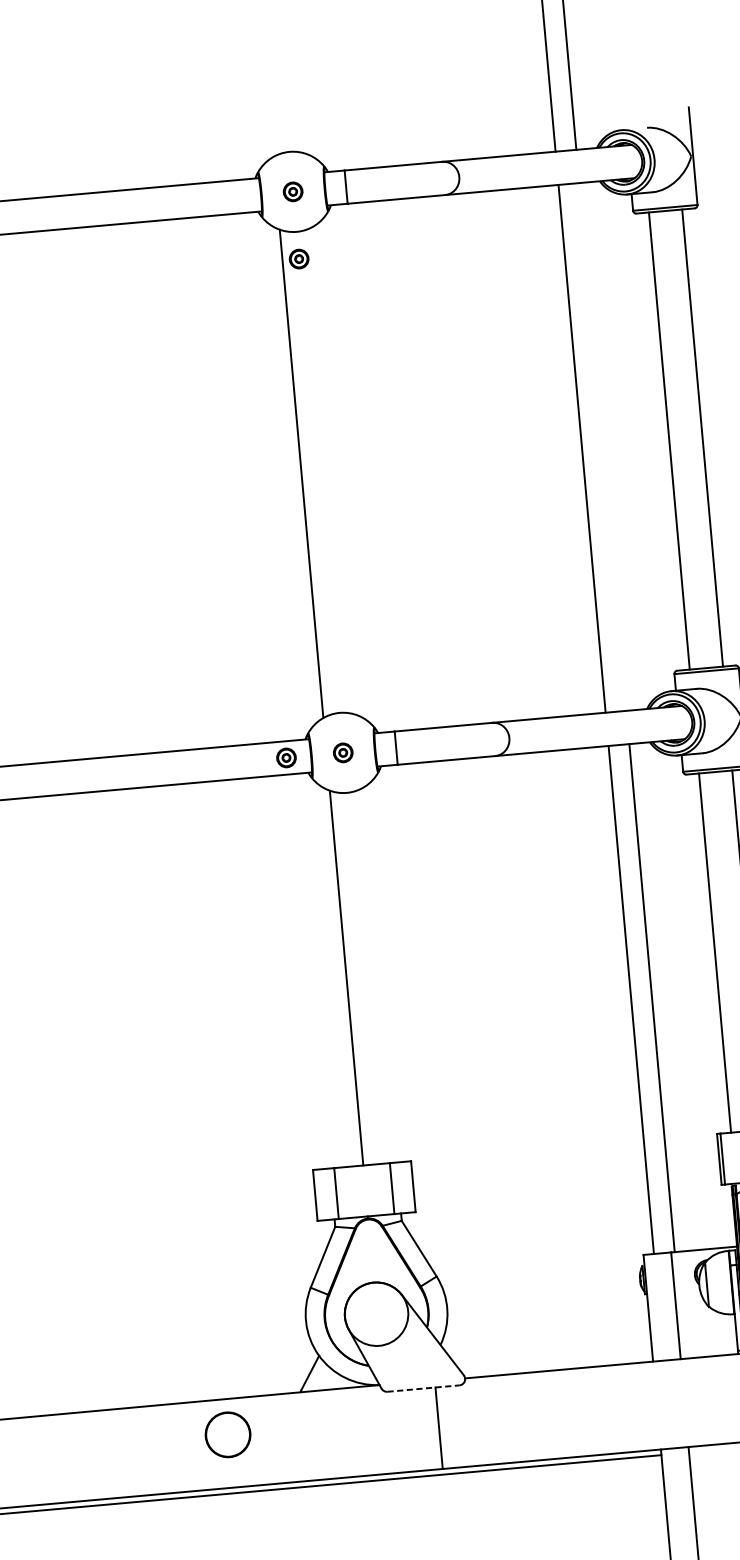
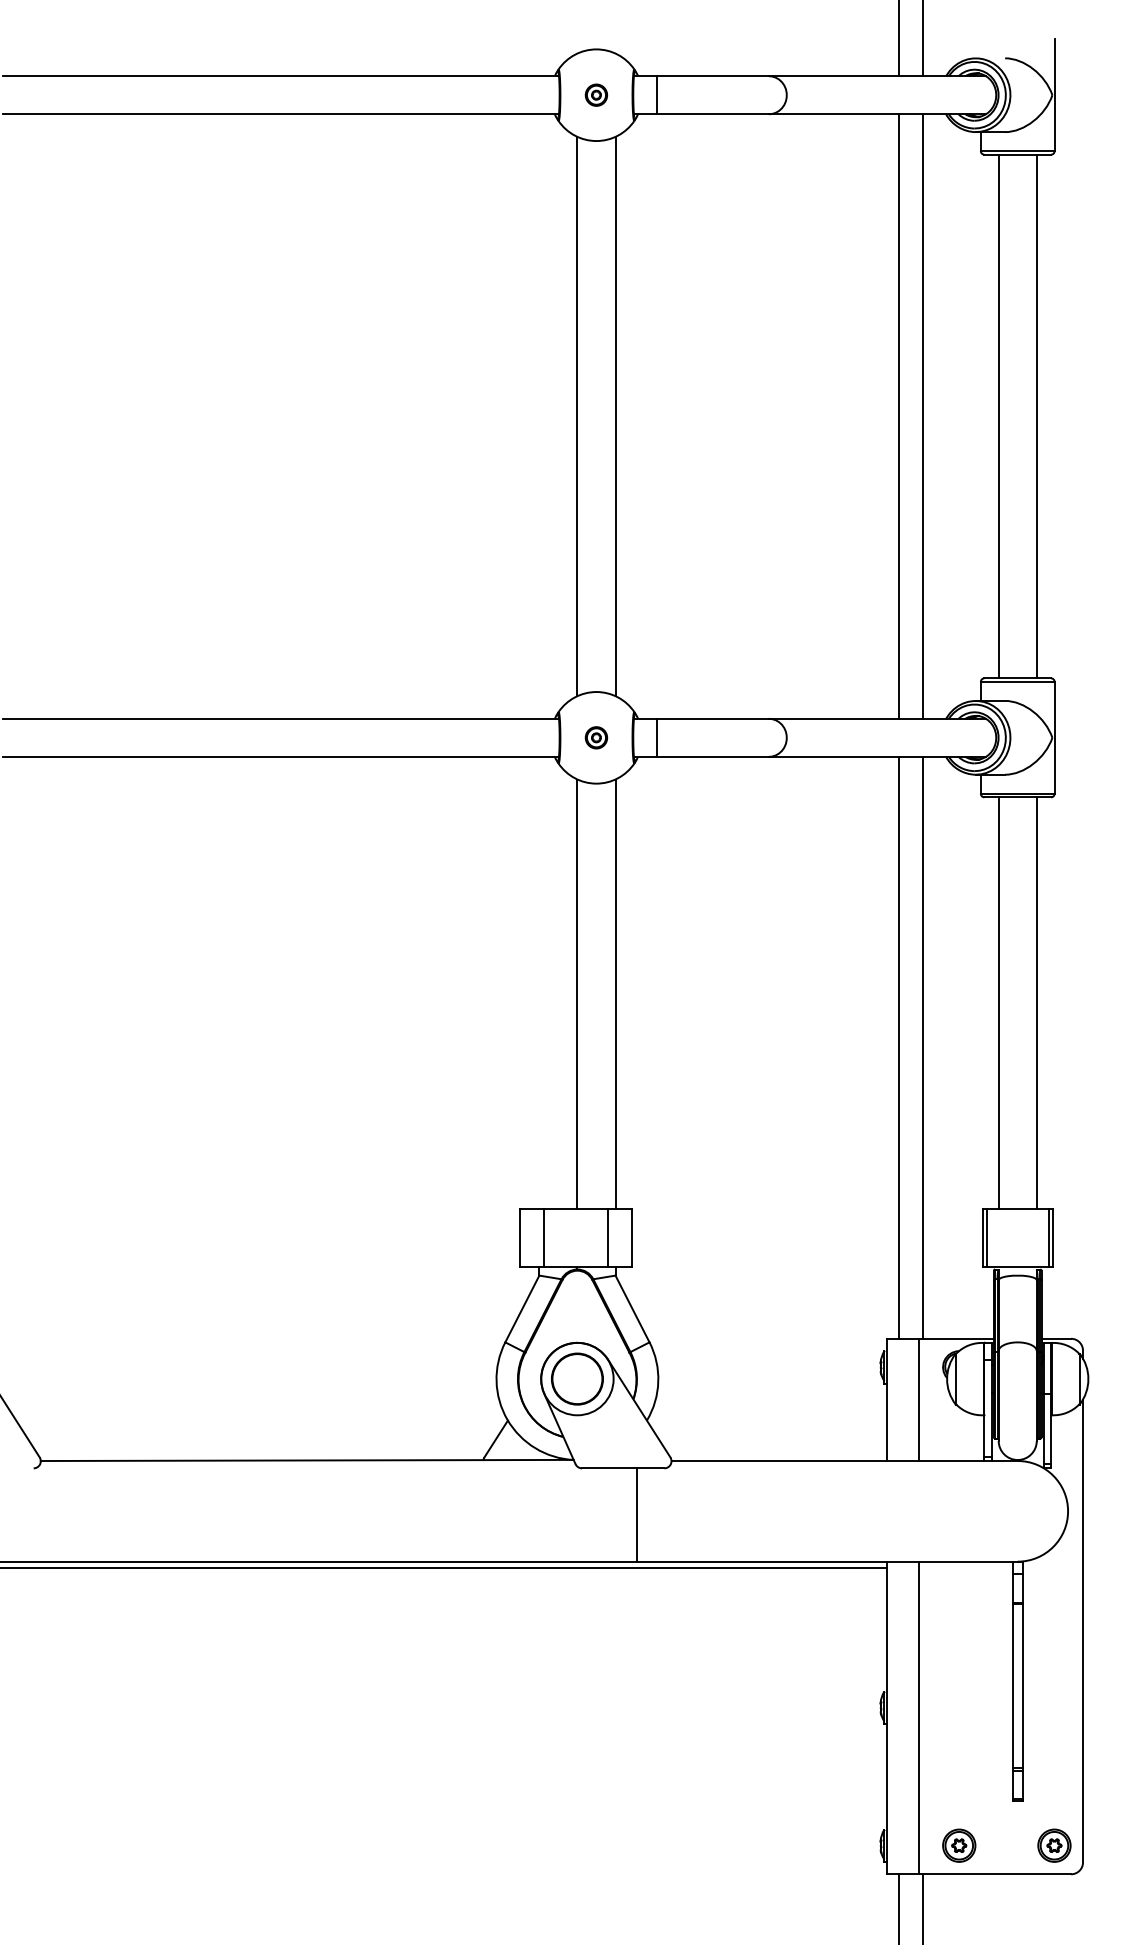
part: (299, 258) -> (596, 171), removed
line: (602, 446) -> (922, 416), added
line: (334, 470) -> (615, 416), added
part: (286, 757) -> (531, 737), removed
line: (379, 974) -> (615, 993), added
line: (423, 1388) -> (623, 1468), dashed -> solid
circle: (228, 1434) -> (577, 1378), moved

